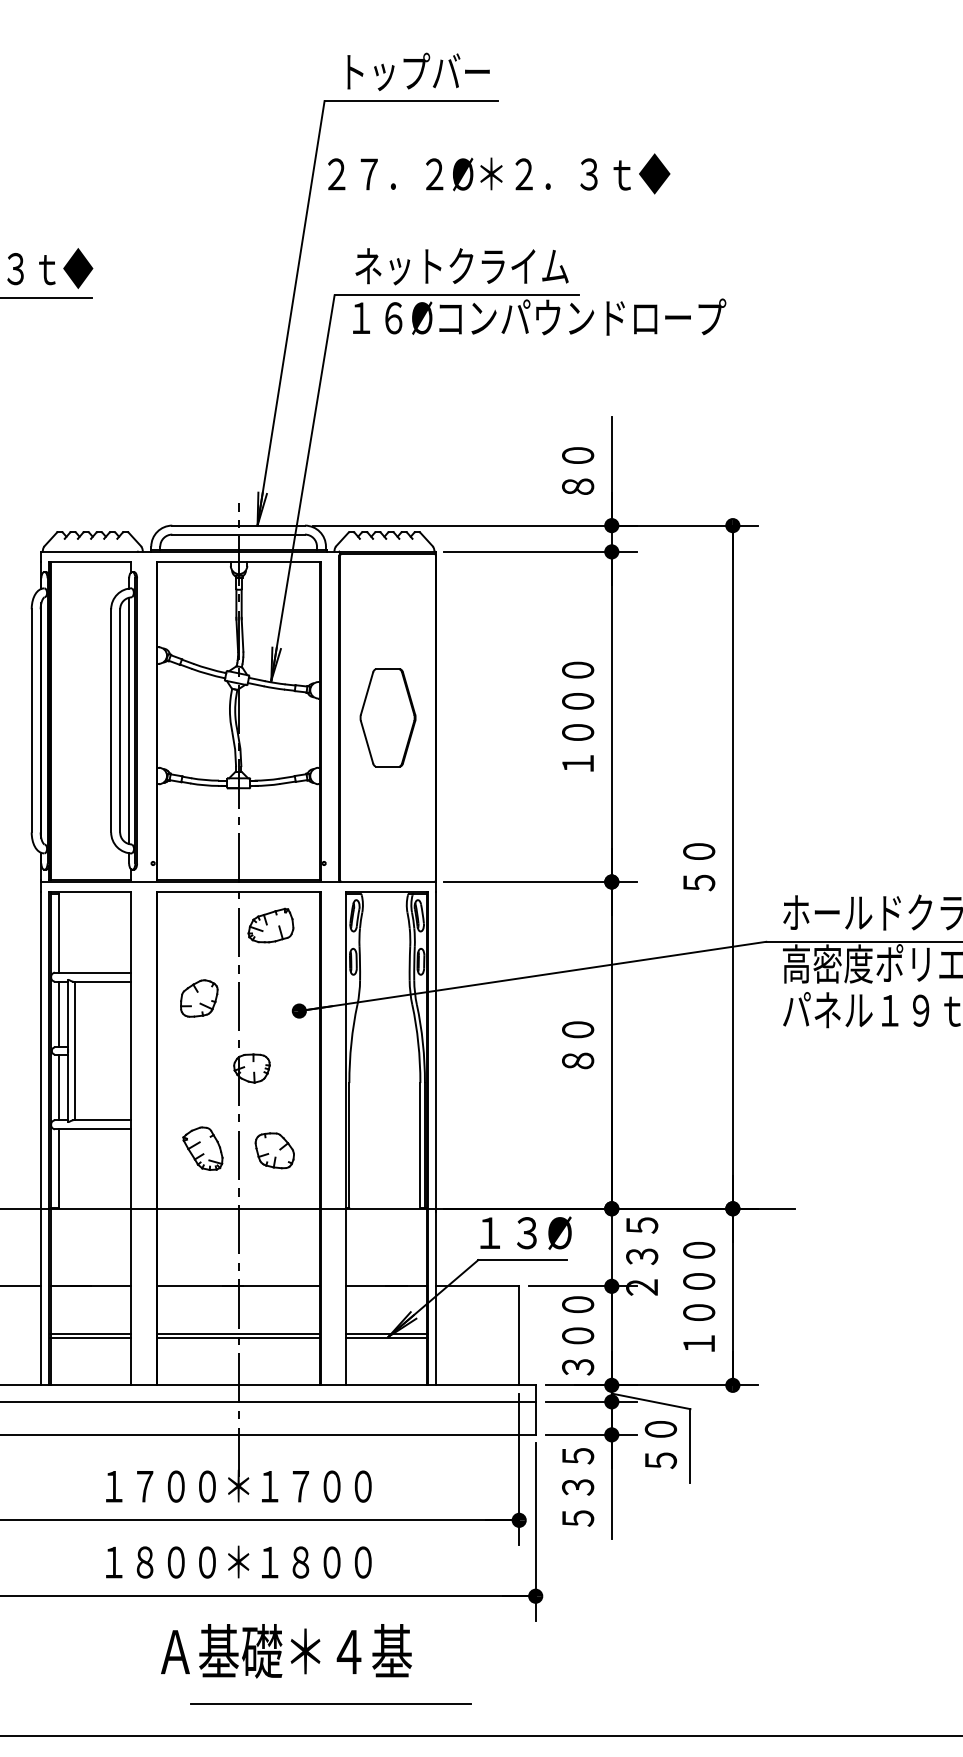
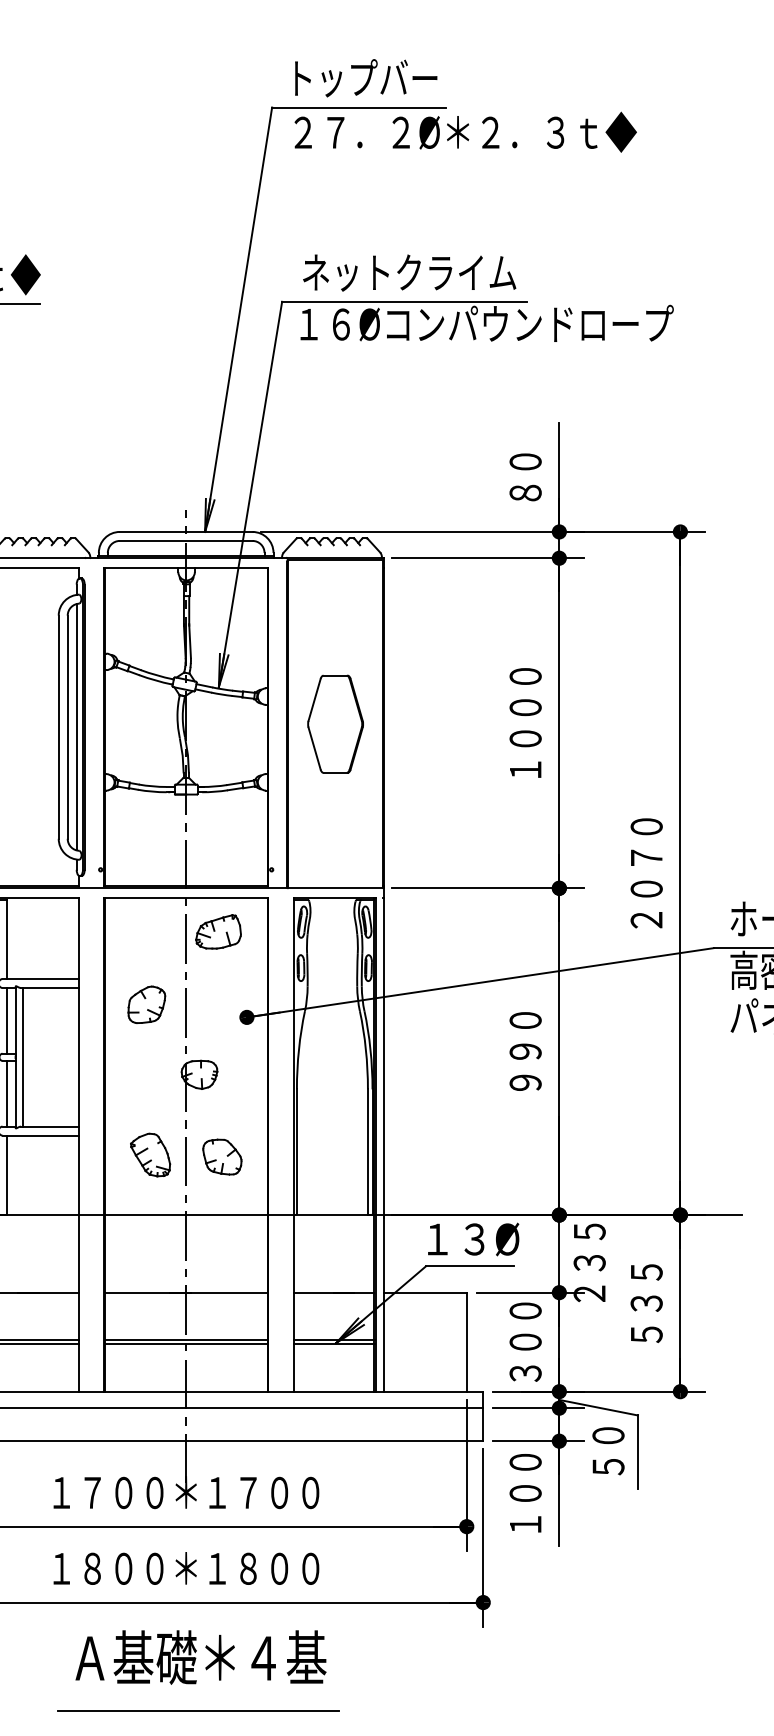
text: (499, 173) -> (466, 131), moved
text: (699, 867) -> (647, 873), ５０ -> ２０７０
text: (578, 1044) -> (526, 1050), ８０ -> ９９０
text: (699, 1296) -> (647, 1302), １０００ -> ５３５
text: (578, 1486) -> (526, 1492), ５３５ -> １００
text: (286, 1651) -> (201, 1657), moved
line: (330, 1703) -> (198, 1709), moved

